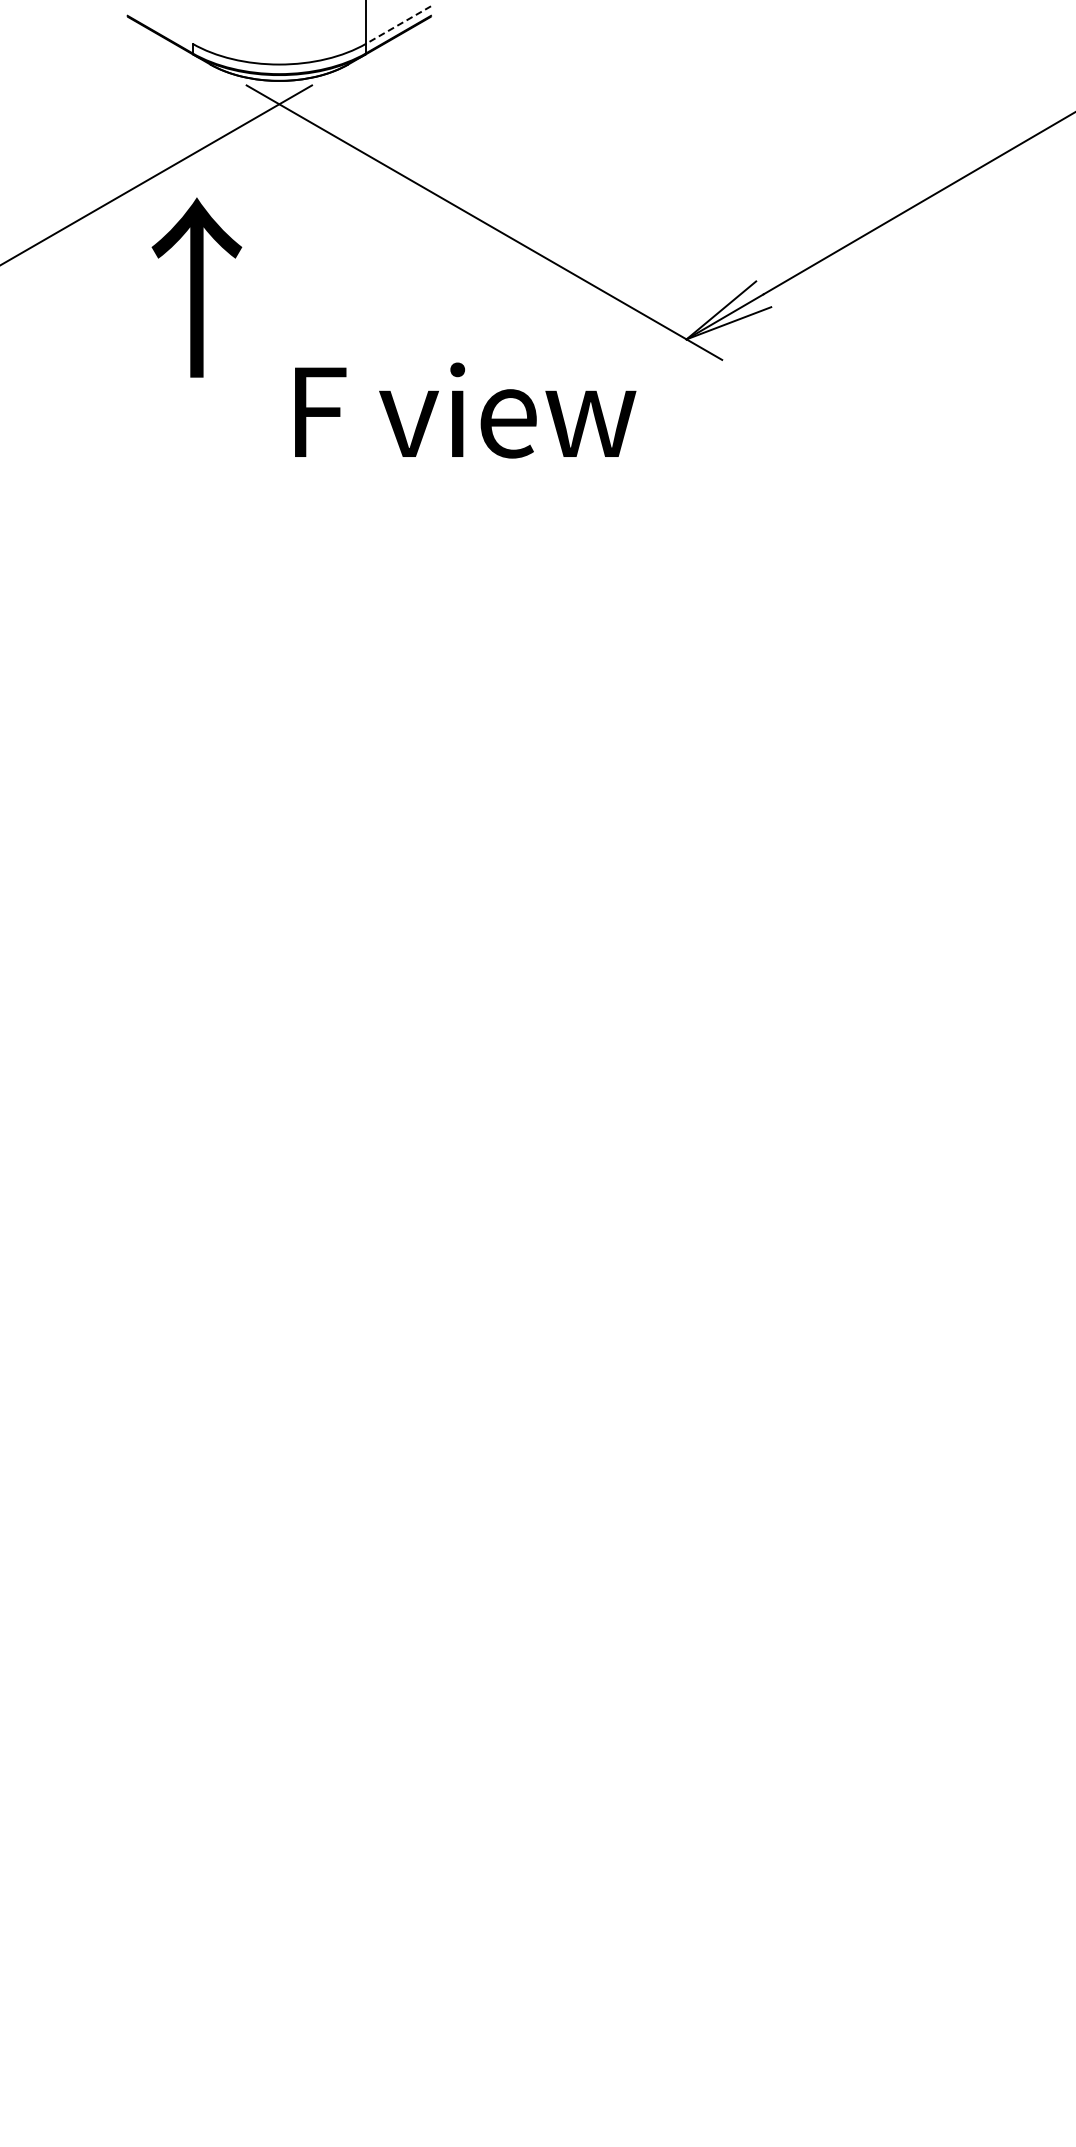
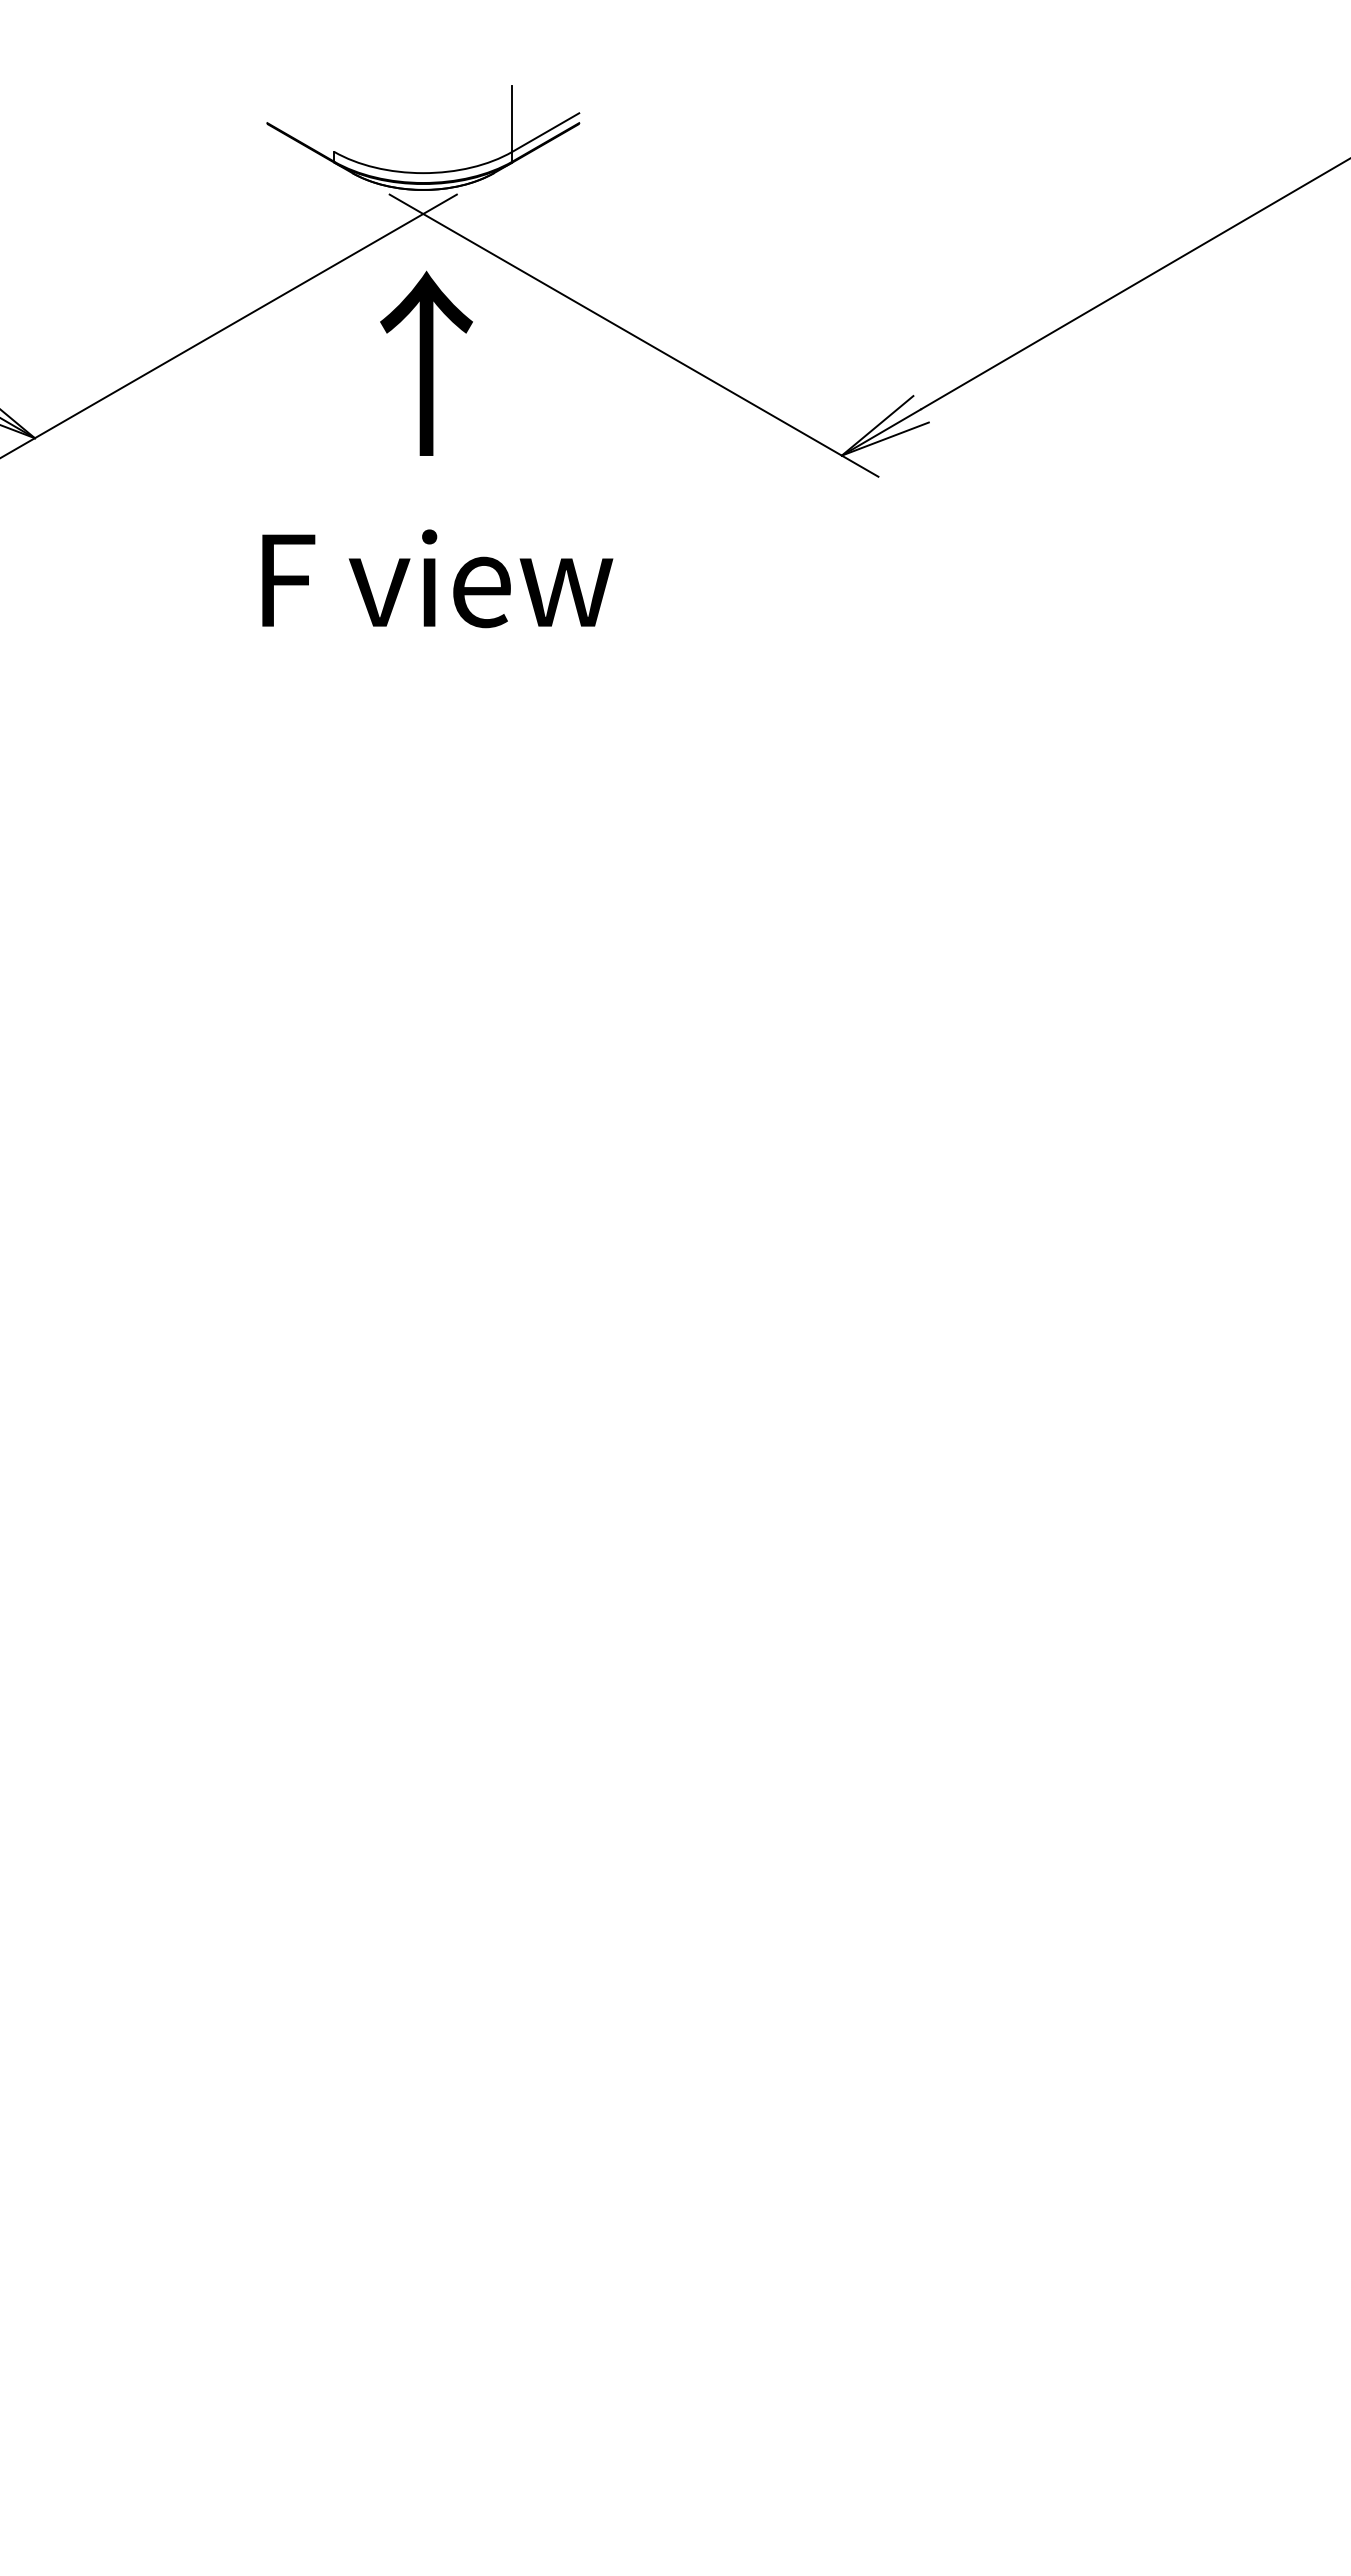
line: (398, 25) -> (545, 132), dashed -> solid
text: (196, 286) -> (426, 362), moved
text: (465, 410) -> (437, 578), moved

